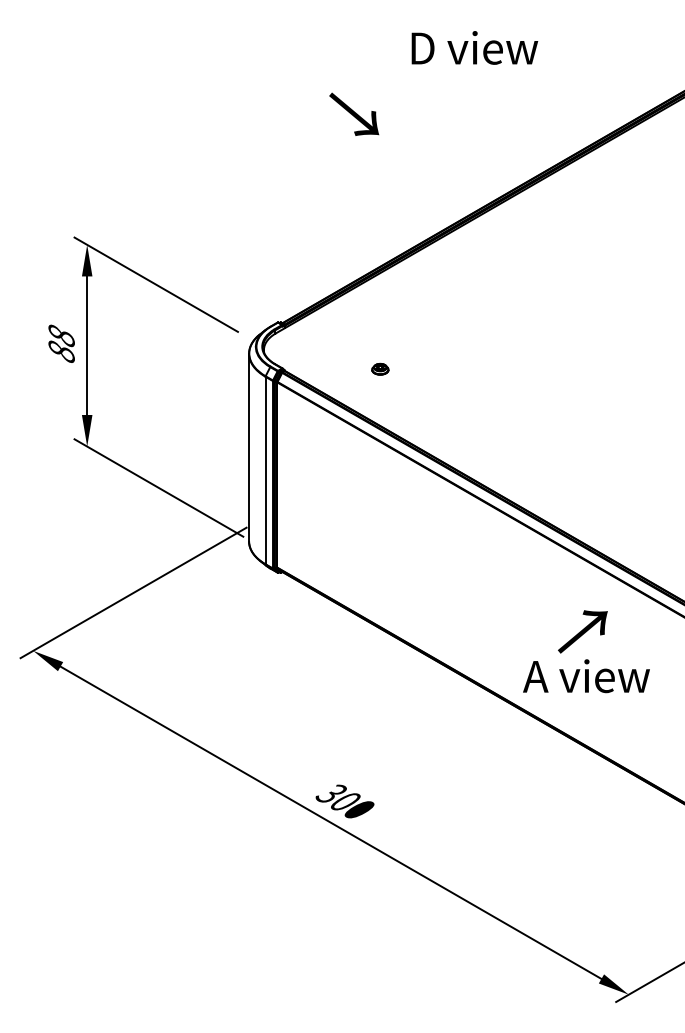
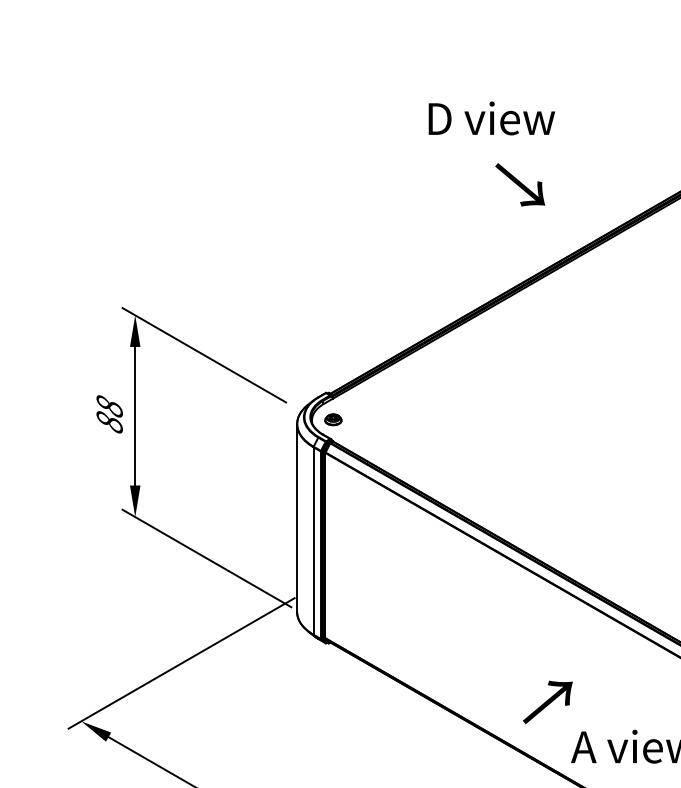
text: (474, 47) -> (491, 118), moved
text: (354, 113) -> (520, 184), moved
part: (380, 368) -> (333, 419), moved
text: (582, 631) -> (547, 702), moved

